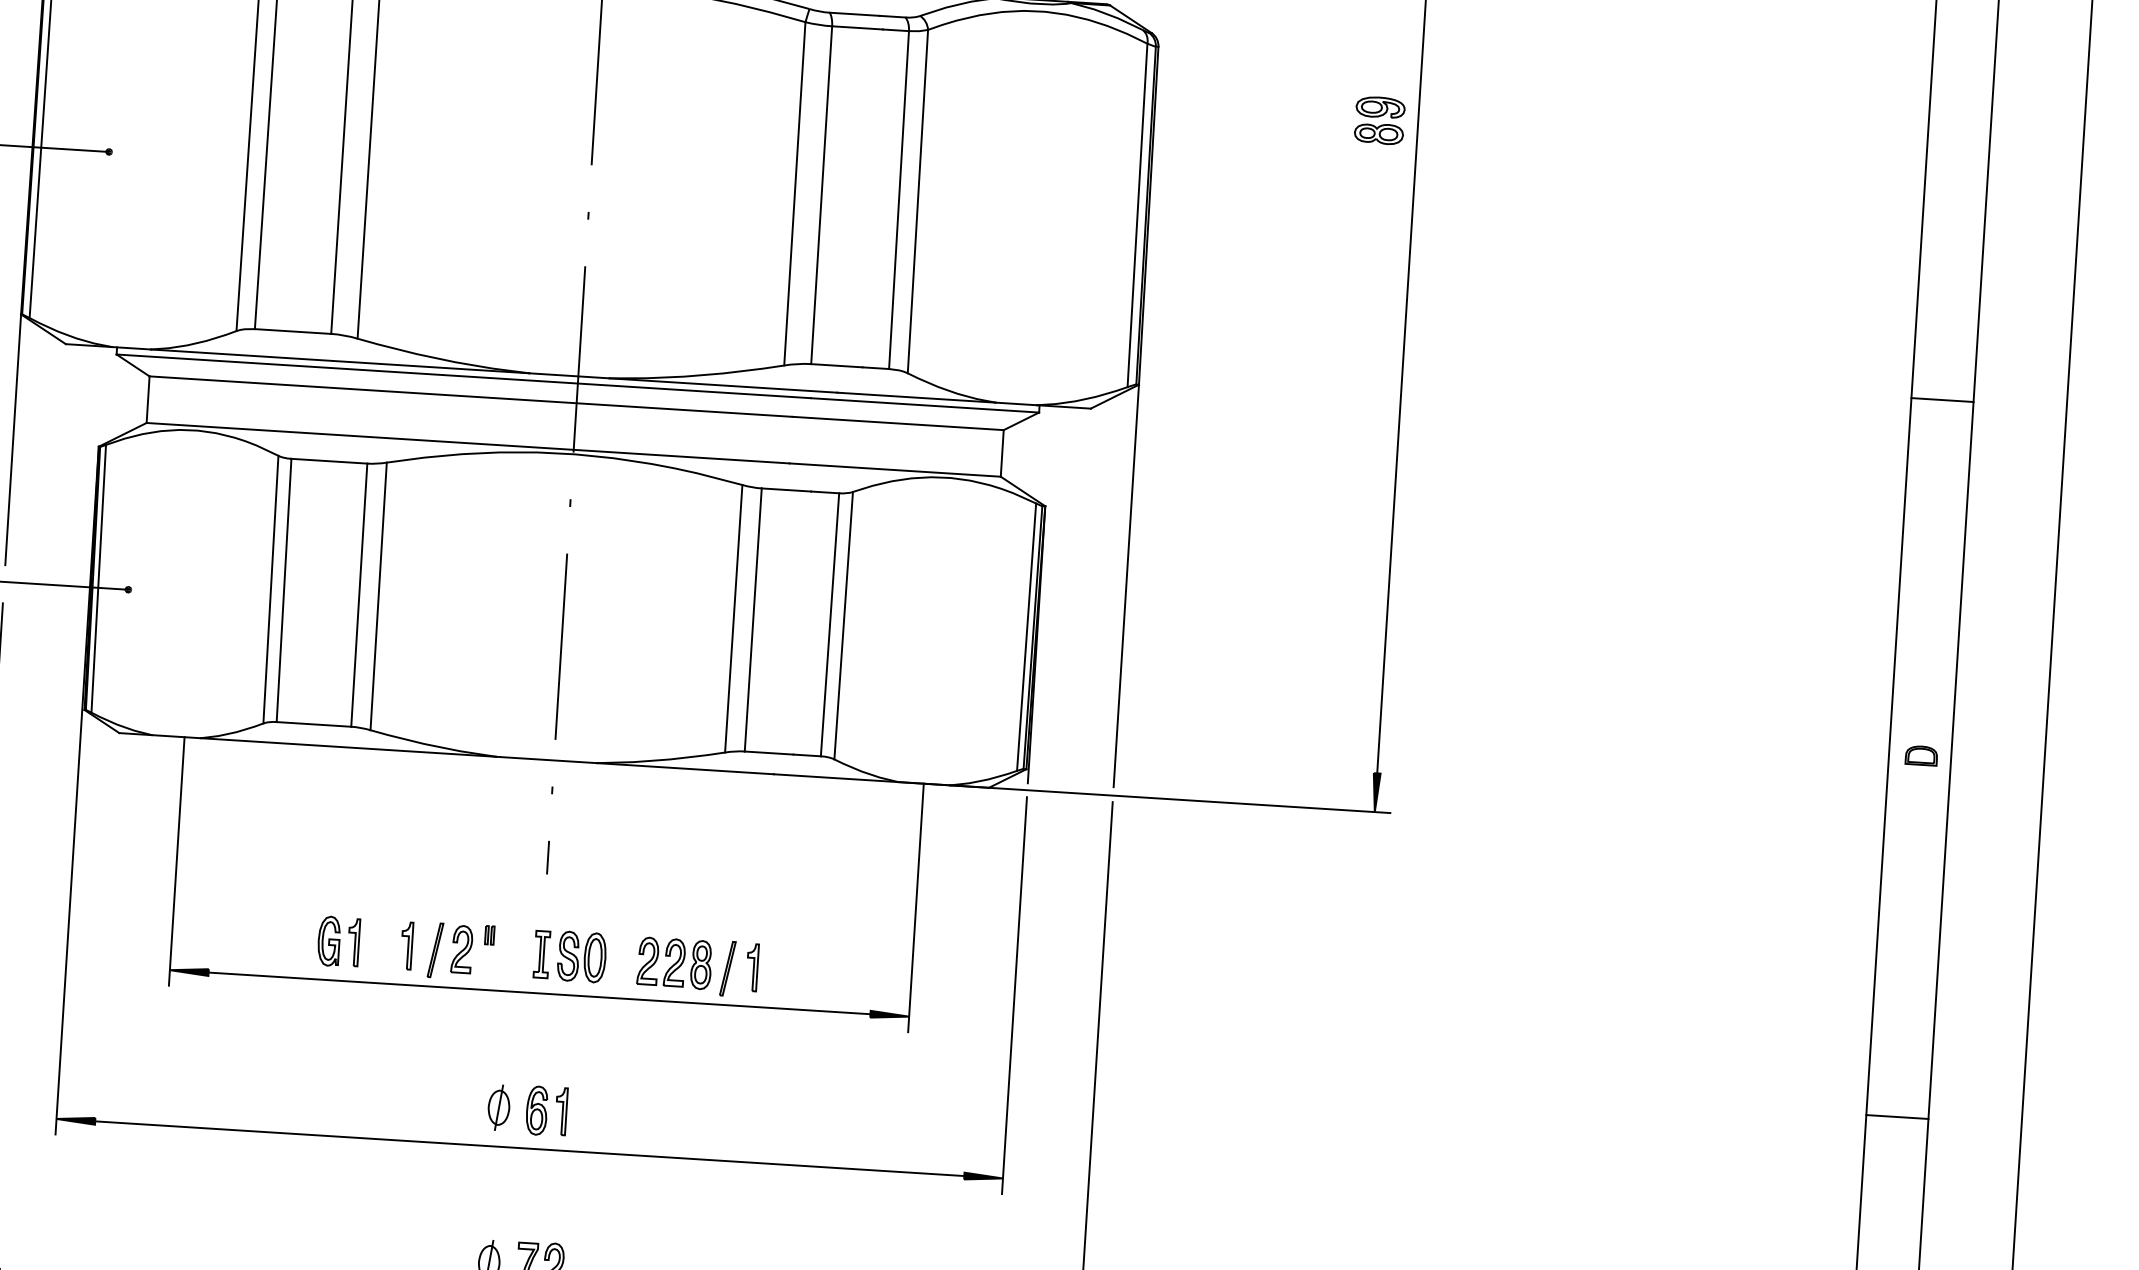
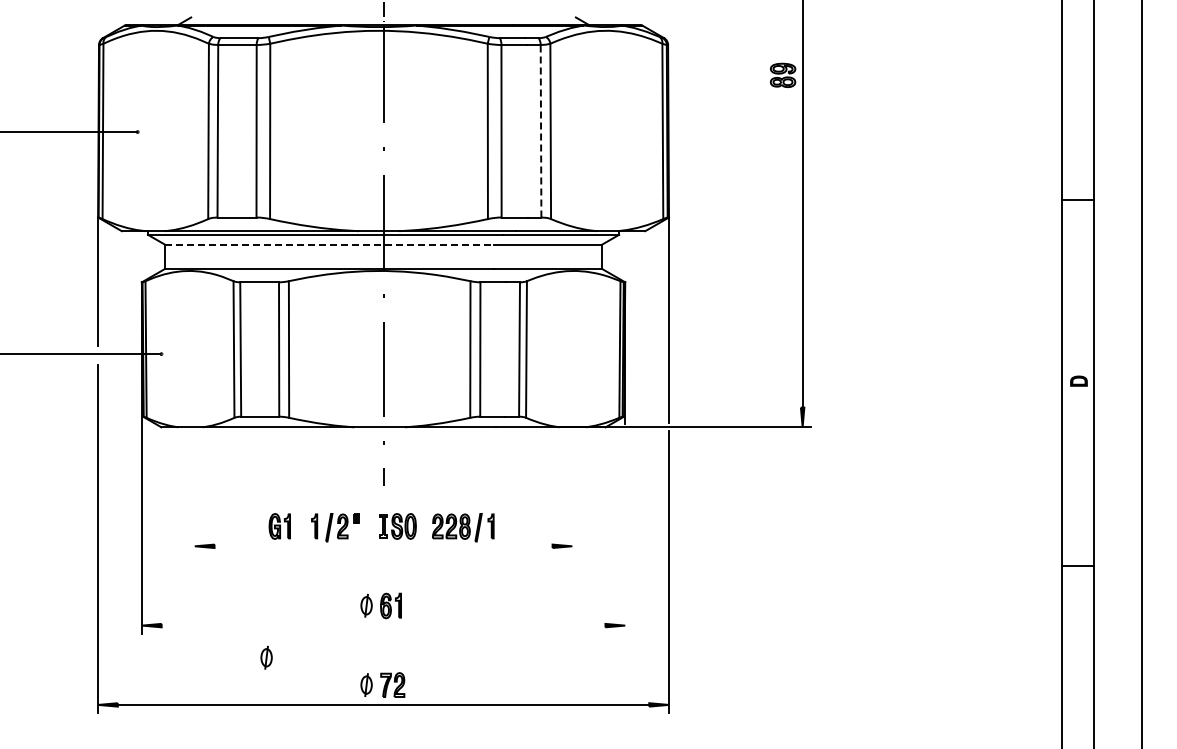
line: (900, 198) -> (541, 130), solid -> dashed
line: (472, 395) -> (330, 244), solid -> dashed
line: (176, 860) -> (194, 490), removed
line: (916, 907) -> (572, 490), removed
line: (539, 993) -> (383, 546), removed
line: (1015, 994) -> (625, 531), removed
line: (529, 1148) -> (383, 625), removed
part: (296, 1196) -> (266, 657), added

